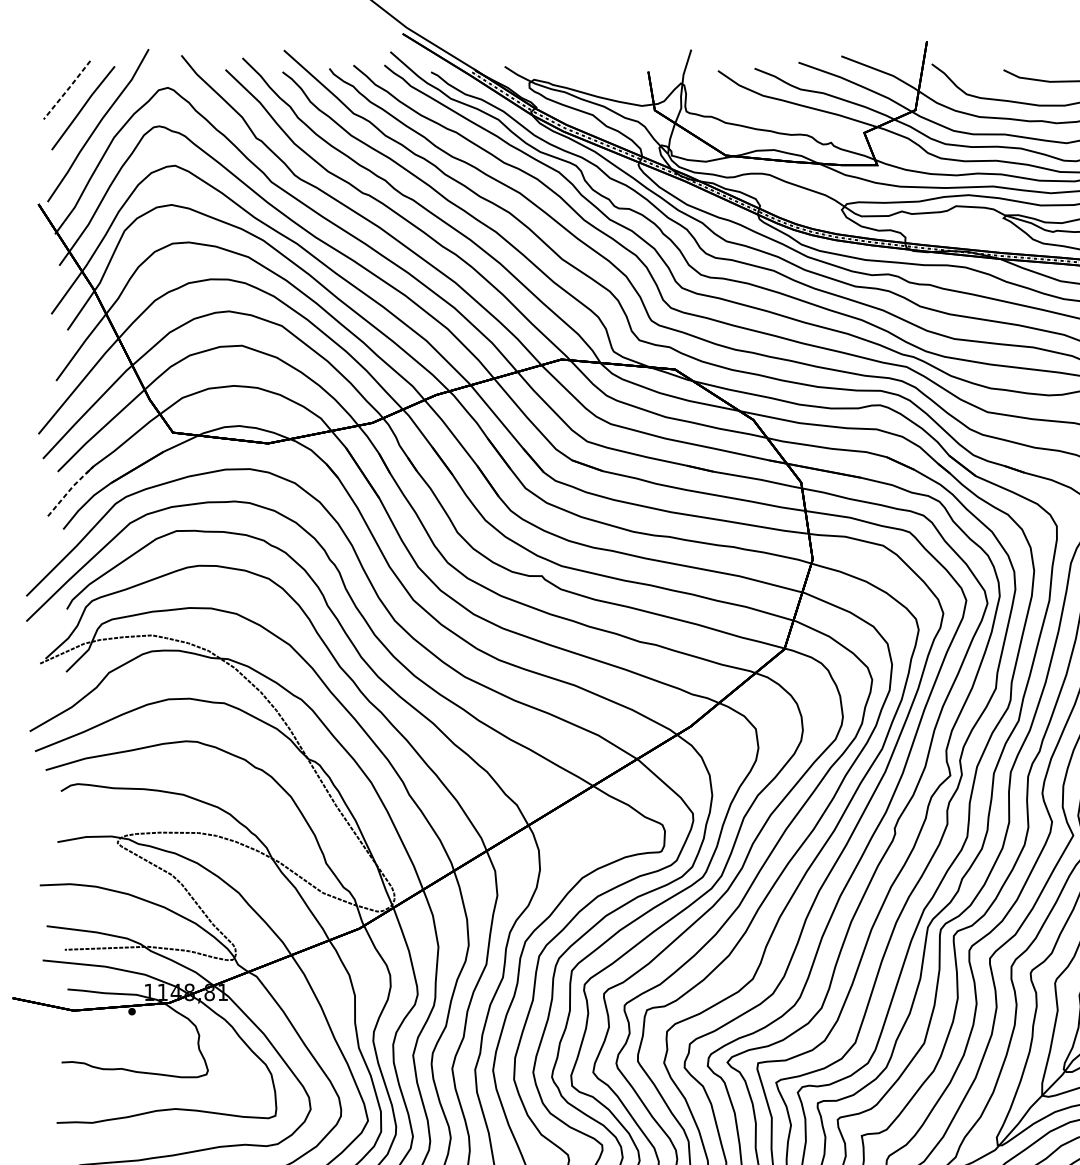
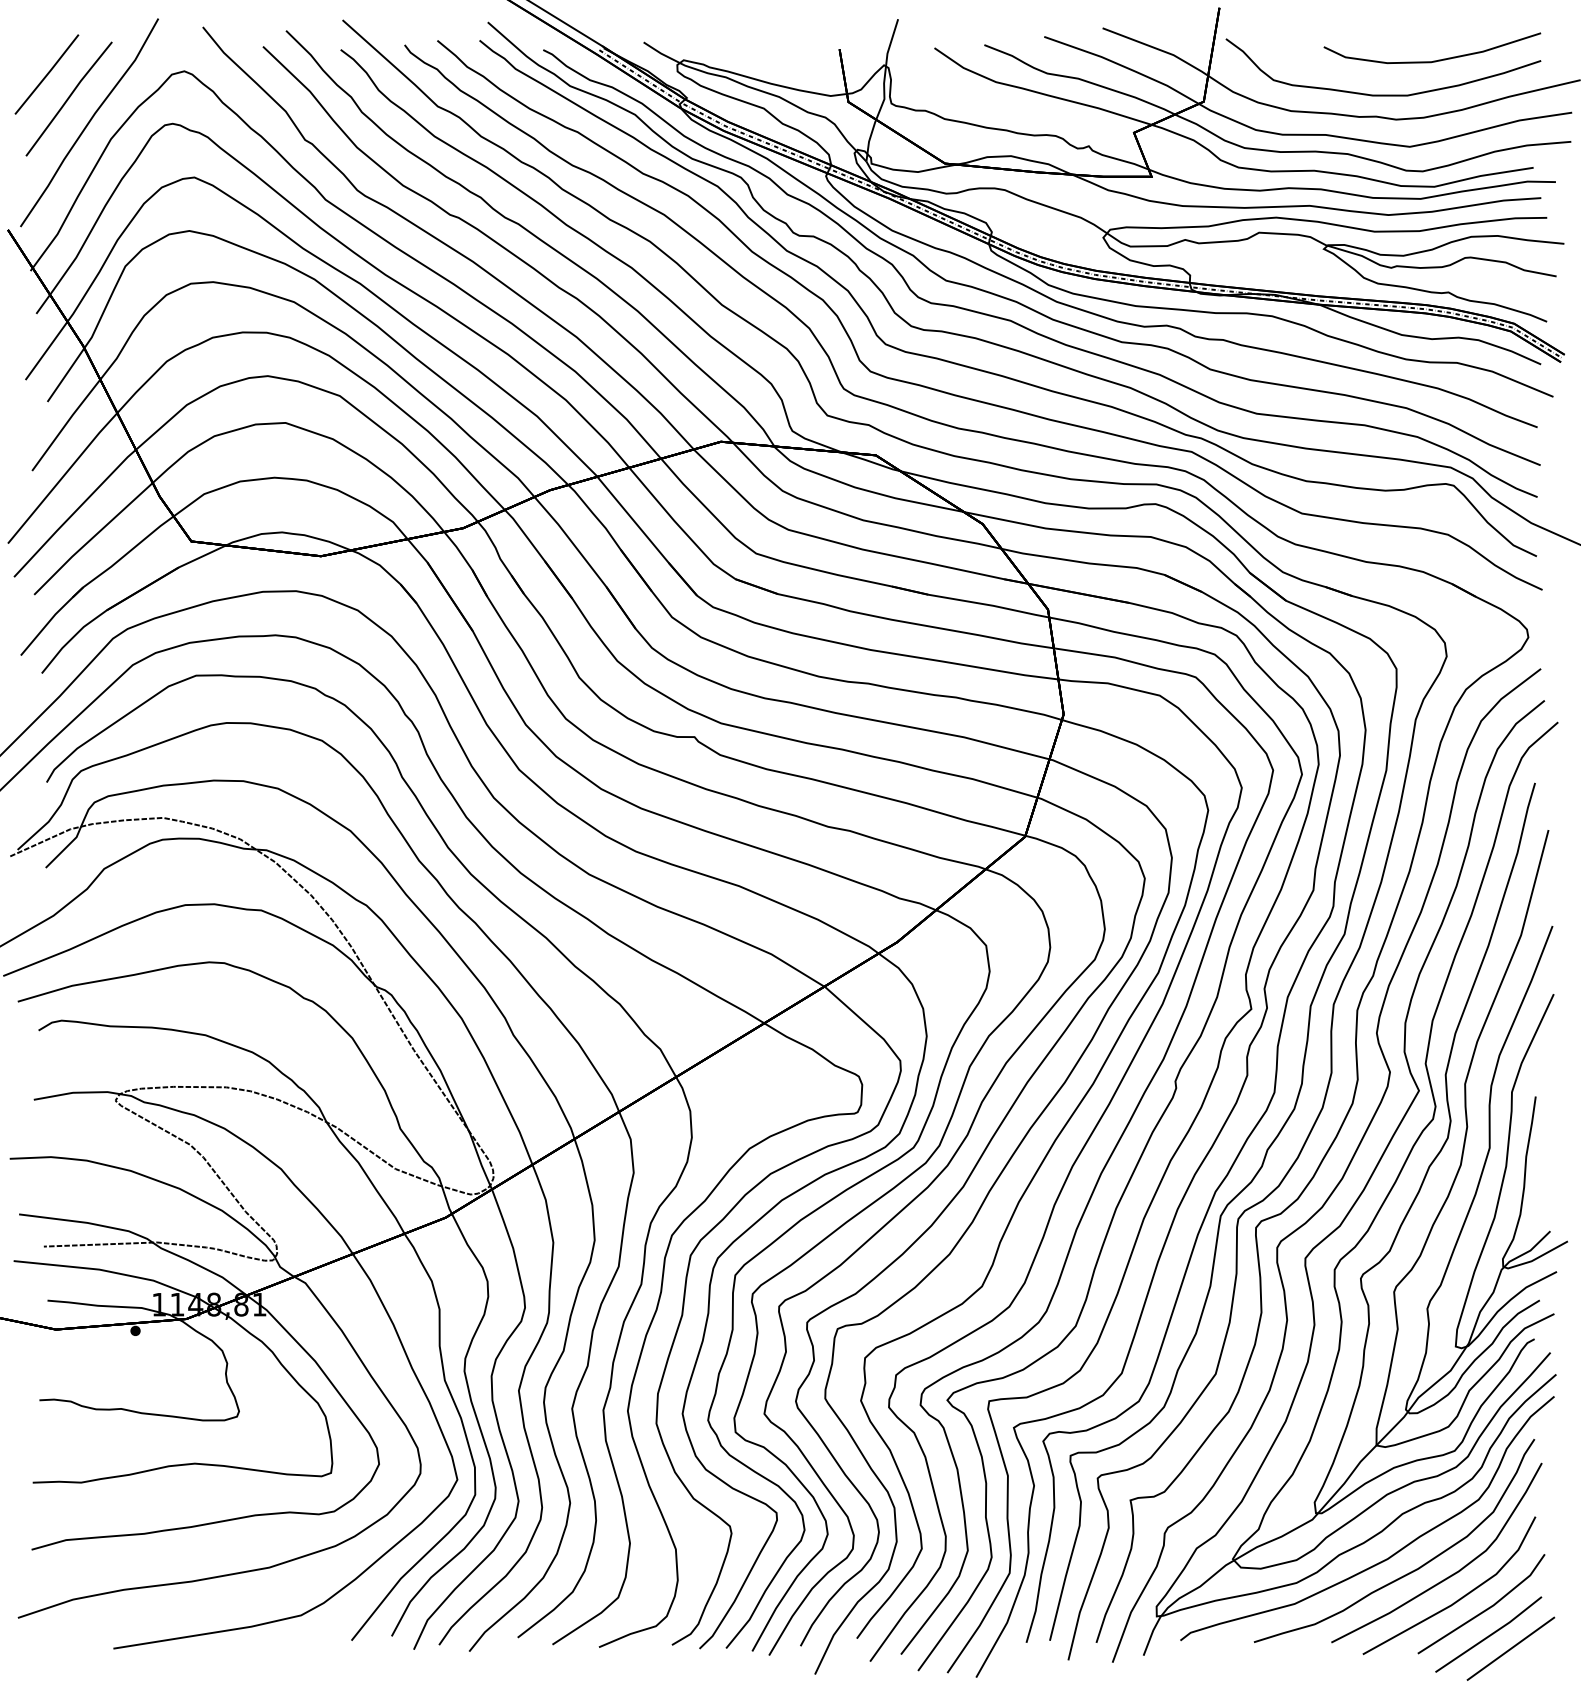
line: (67, 90) -> (47, 74), dashed -> solid
line: (70, 489) -> (51, 618), dashed -> solid

